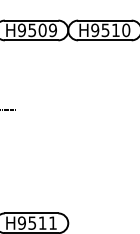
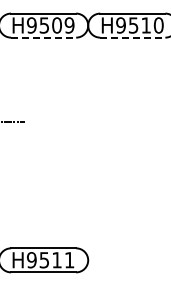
line: (31, 40) -> (43, 37), solid -> dashed
line: (104, 40) -> (132, 37), solid -> dashed

